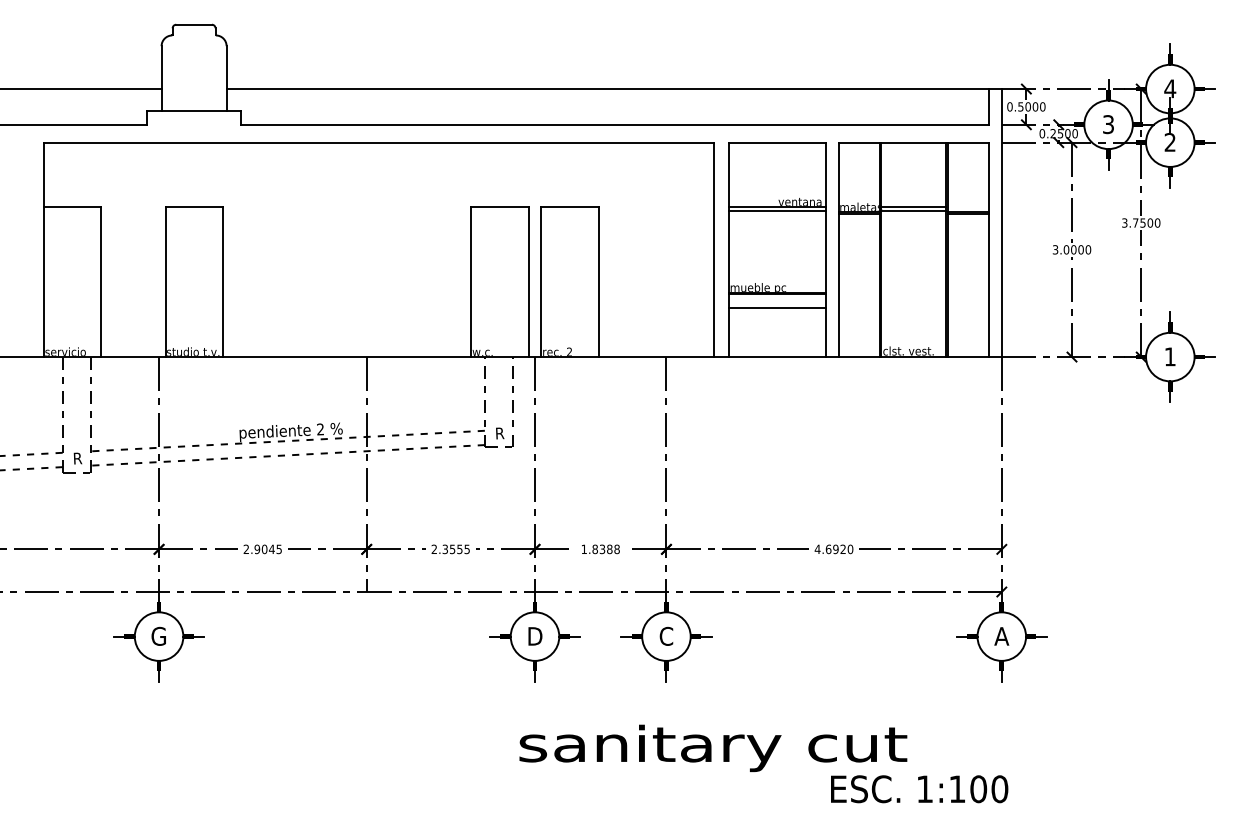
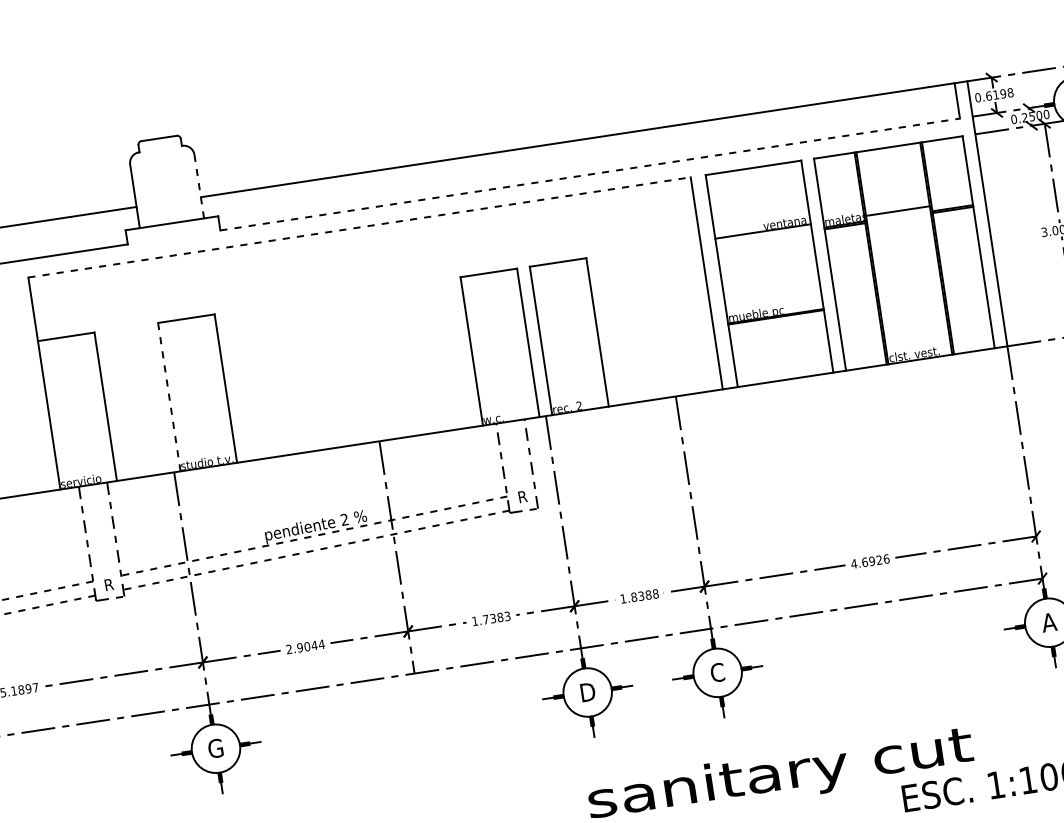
line: (226, 77) -> (199, 185), solid -> dashed
text: (1031, 106) -> (999, 94), 0.5000 -> 0.6198
line: (615, 124) -> (590, 174), solid -> dashed
line: (378, 142) -> (359, 227), solid -> dashed
line: (777, 210) -> (763, 234), removed
line: (913, 210) -> (898, 214), removed
line: (165, 281) -> (169, 396), solid -> dashed
line: (777, 308) -> (778, 331), removed
text: (850, 548) -> (886, 558), 4.6920 -> 4.6926
text: (279, 549) -> (322, 644), 2.9045 -> 2.9044
text: (450, 549) -> (491, 619), 2.3555 -> 1.7383

